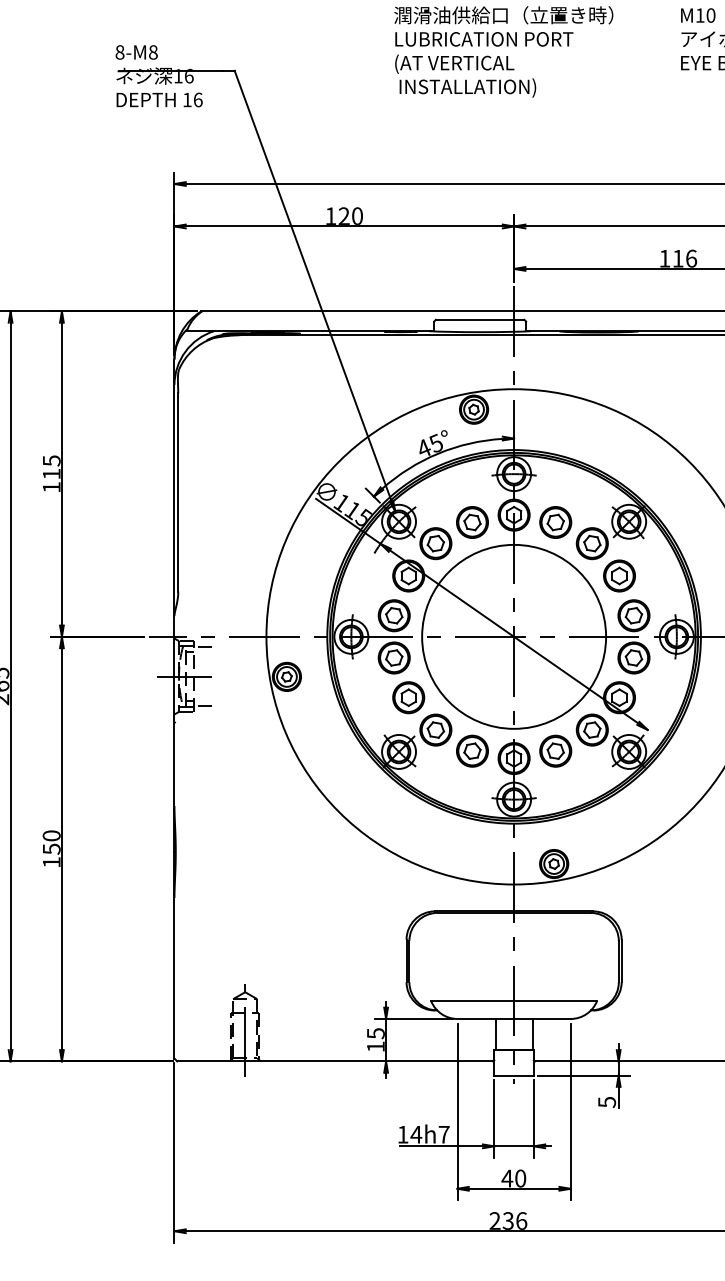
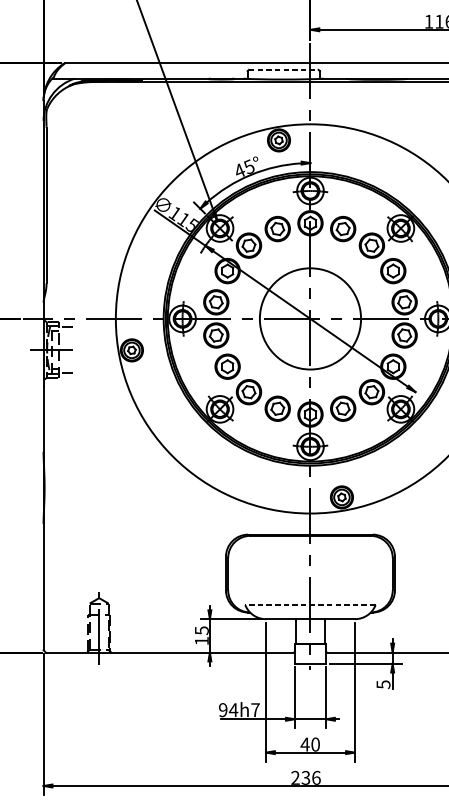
line: (480, 319) -> (284, 69), solid -> dashed
circle: (514, 636) -> (310, 318), size x0.7
line: (514, 1001) -> (310, 605), solid -> dashed
text: (402, 1134) -> (222, 709), 14h7 -> 94h7

